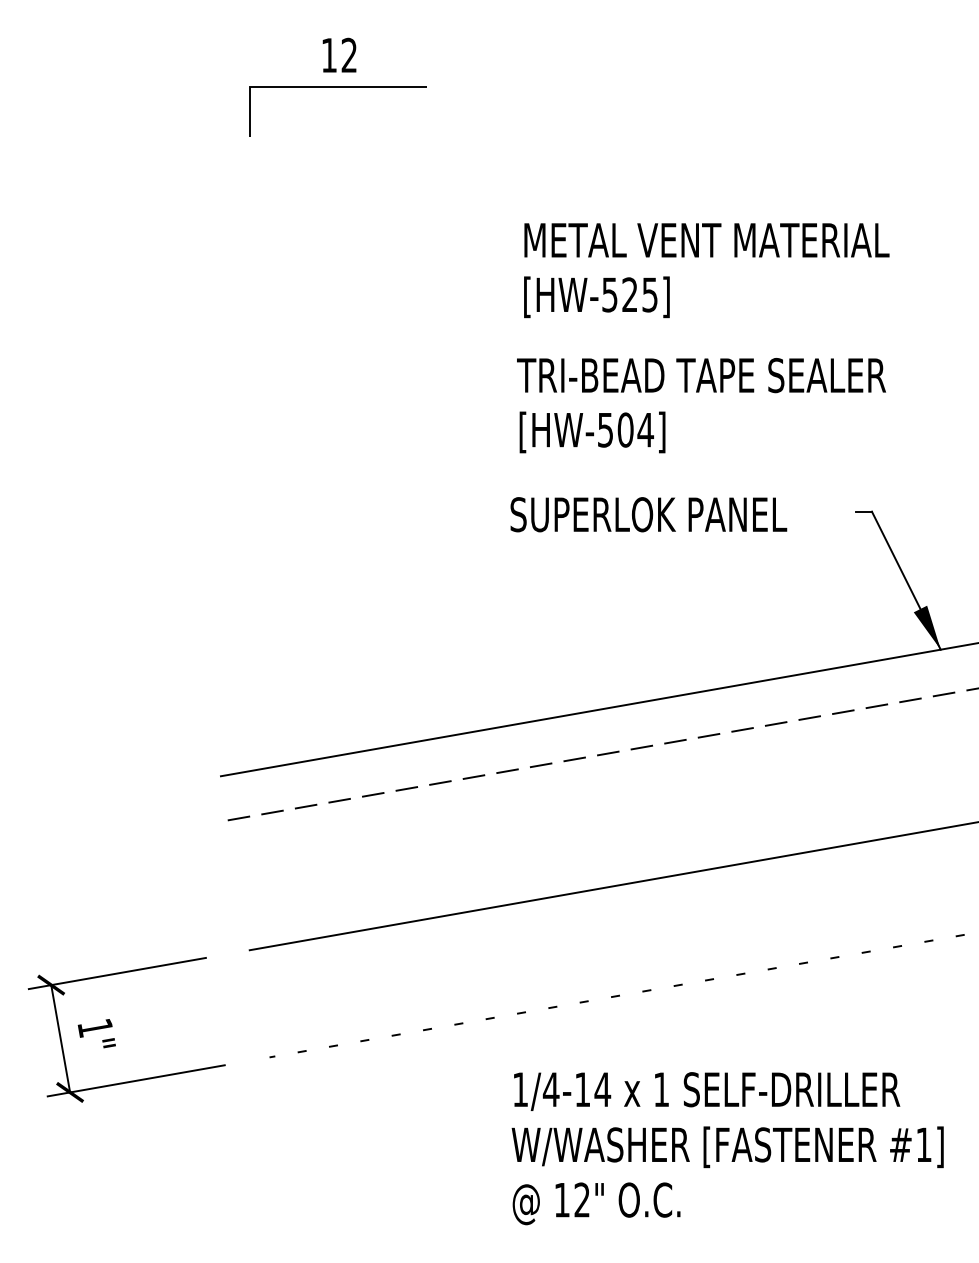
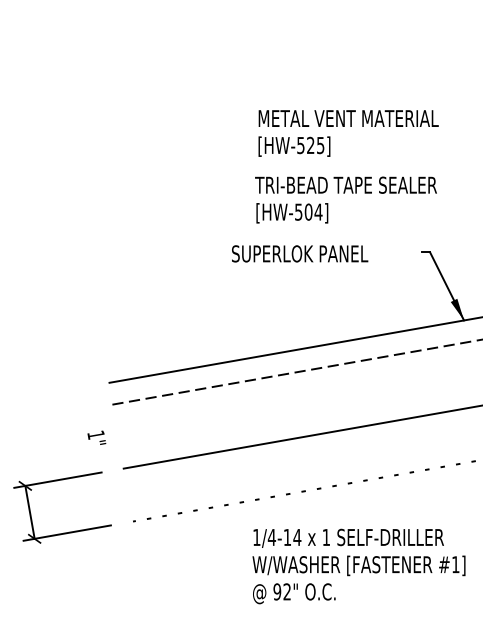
part: (337, 86) -> (166, 42), removed
text: (649, 513) -> (300, 253), moved
text: (96, 1032) -> (96, 437), moved
text: (562, 1199) -> (277, 591), 12" -> 92"

